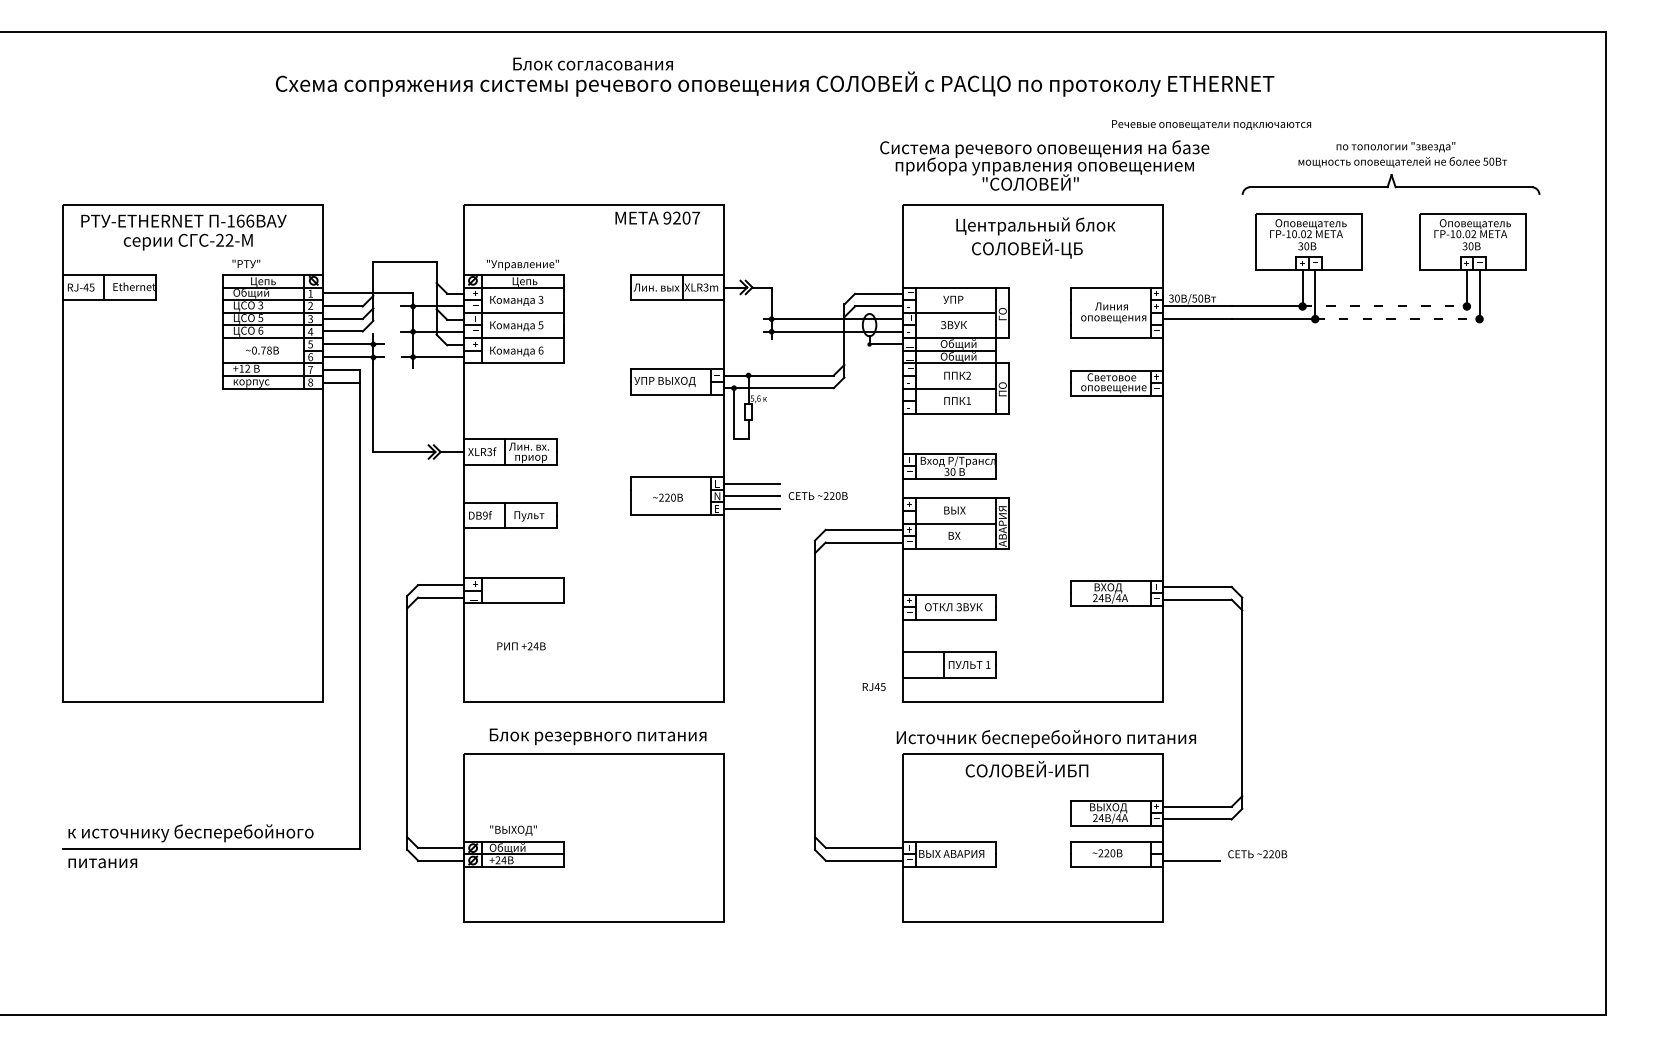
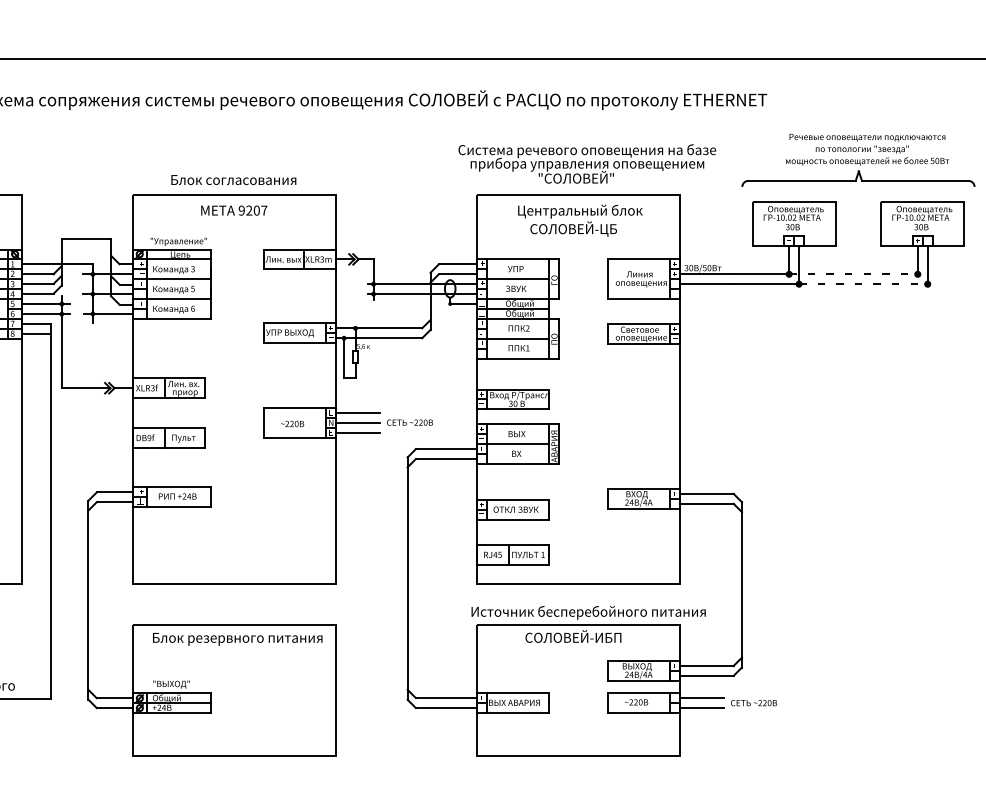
text: (592, 63) -> (233, 179), moved
text: (1211, 124) -> (867, 137), moved
text: (657, 217) -> (234, 210), moved
text: (521, 646) -> (177, 496), moved
text: (873, 686) -> (492, 554), moved
text: (597, 736) -> (237, 639), moved
line: (1191, 848) -> (702, 698), added

